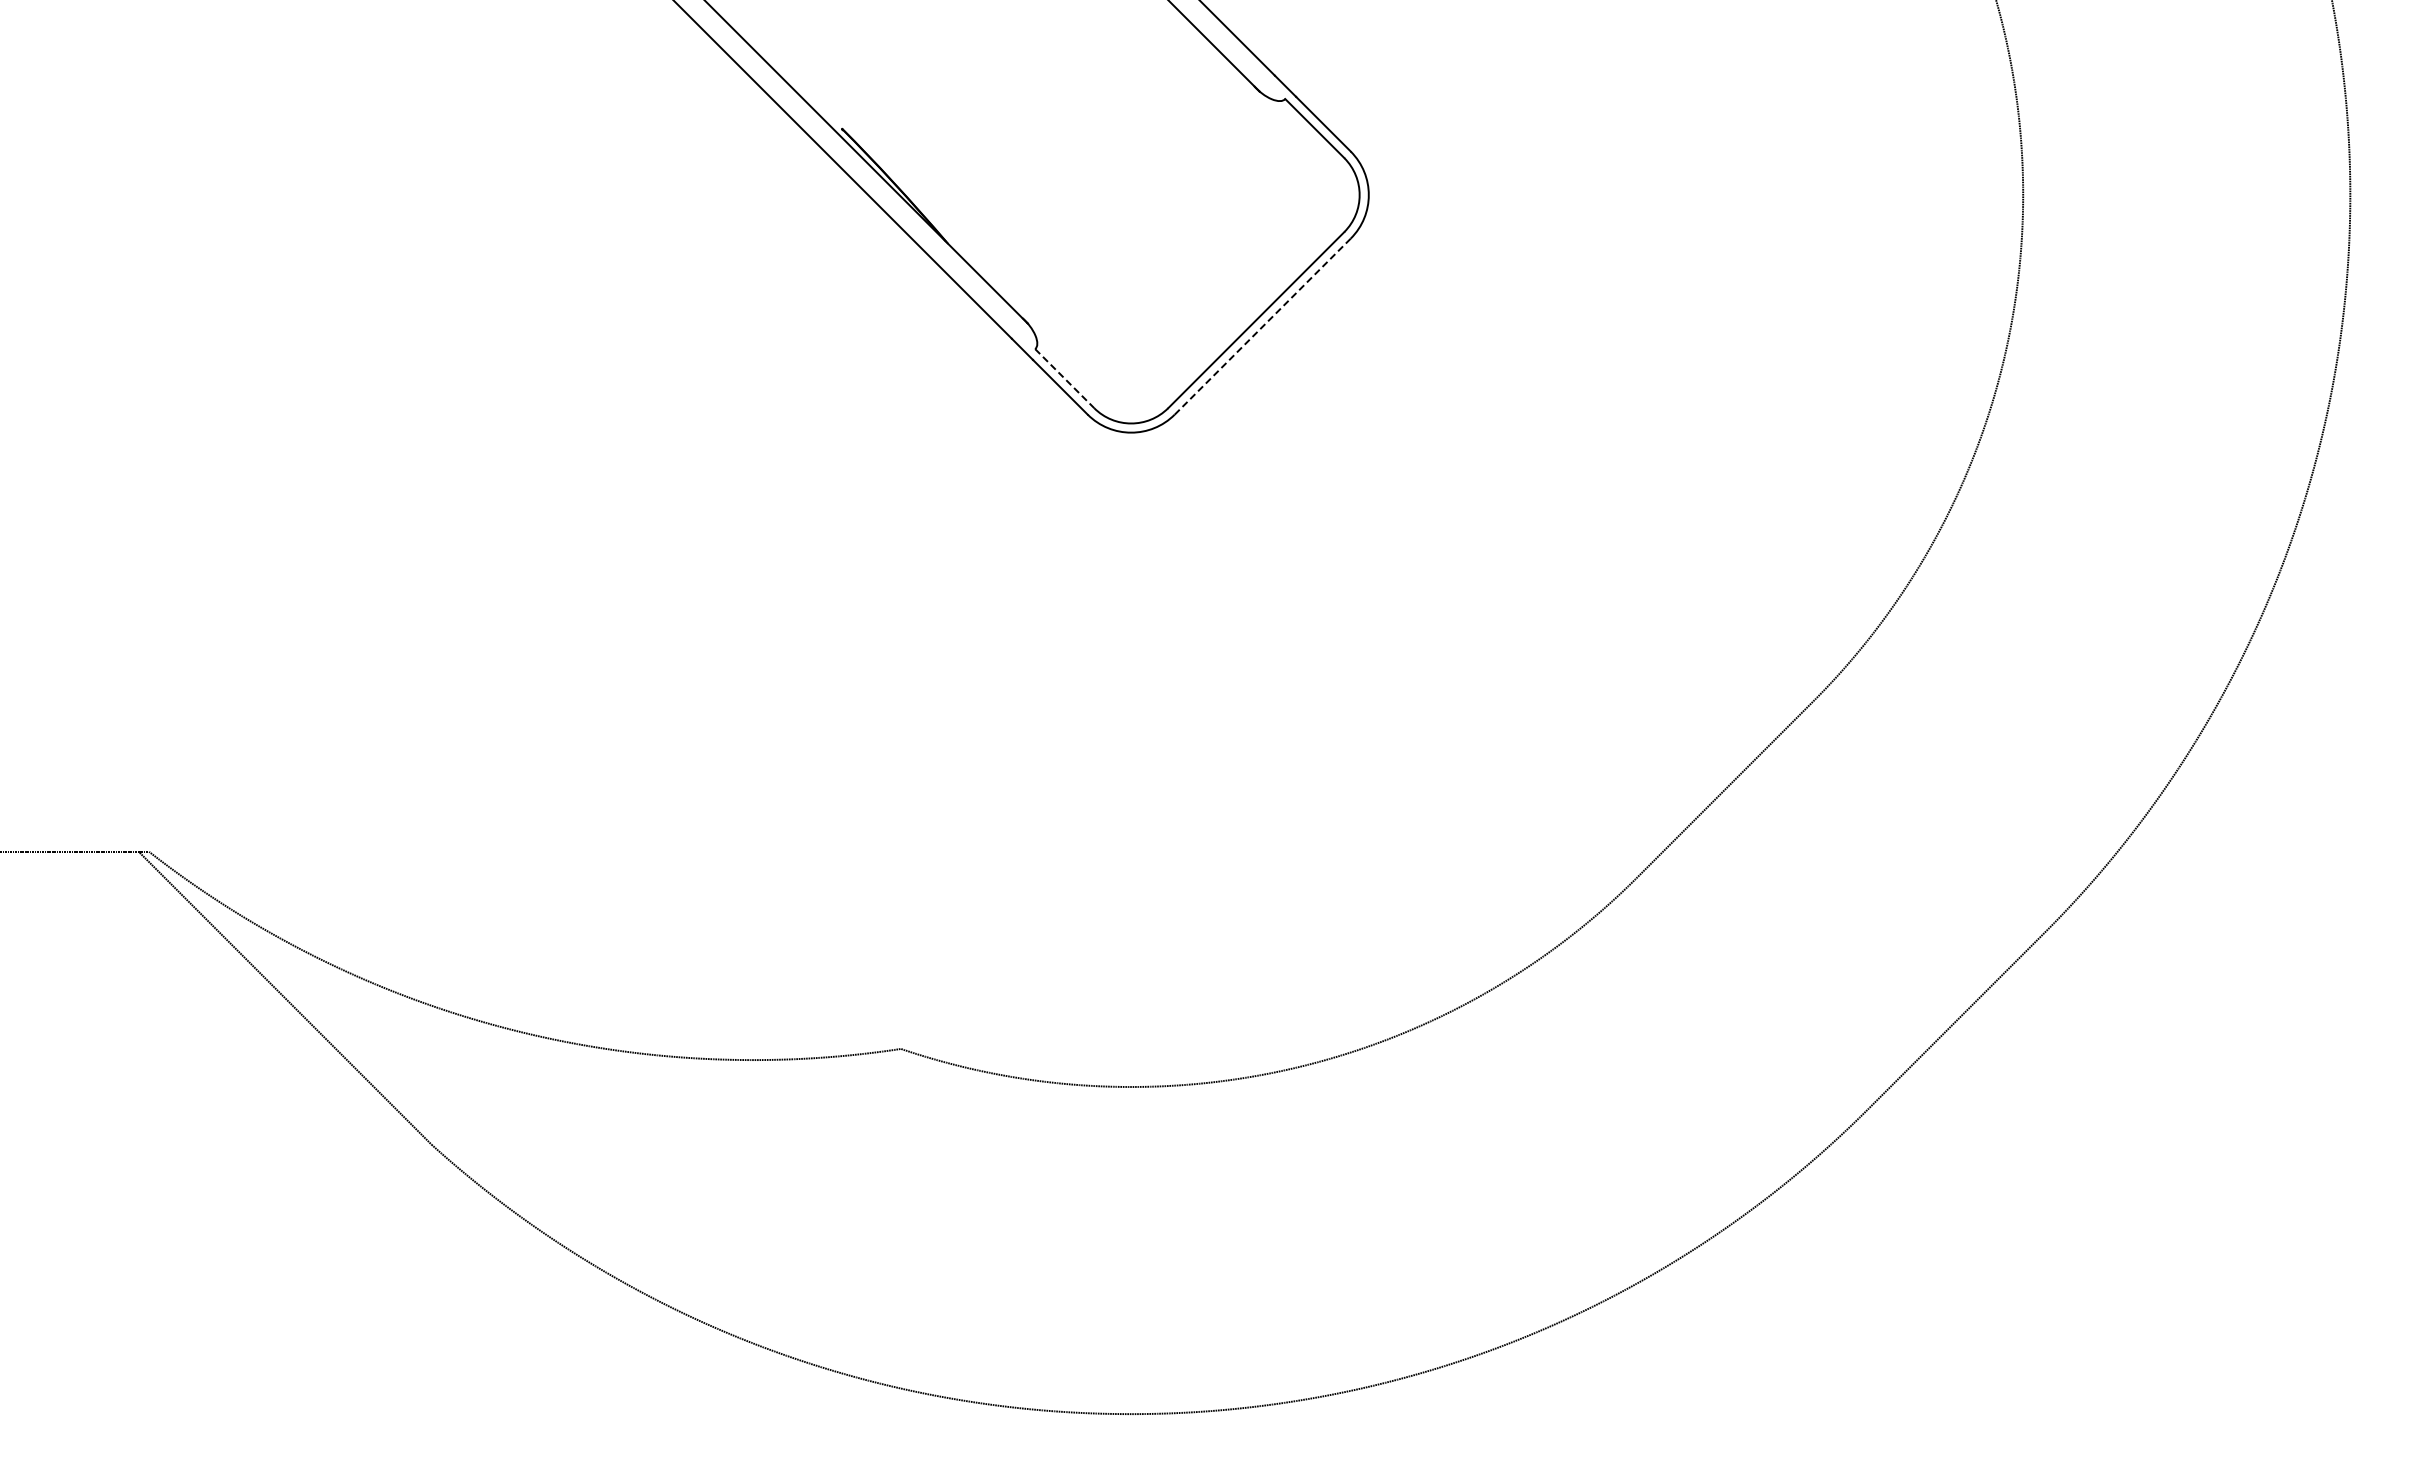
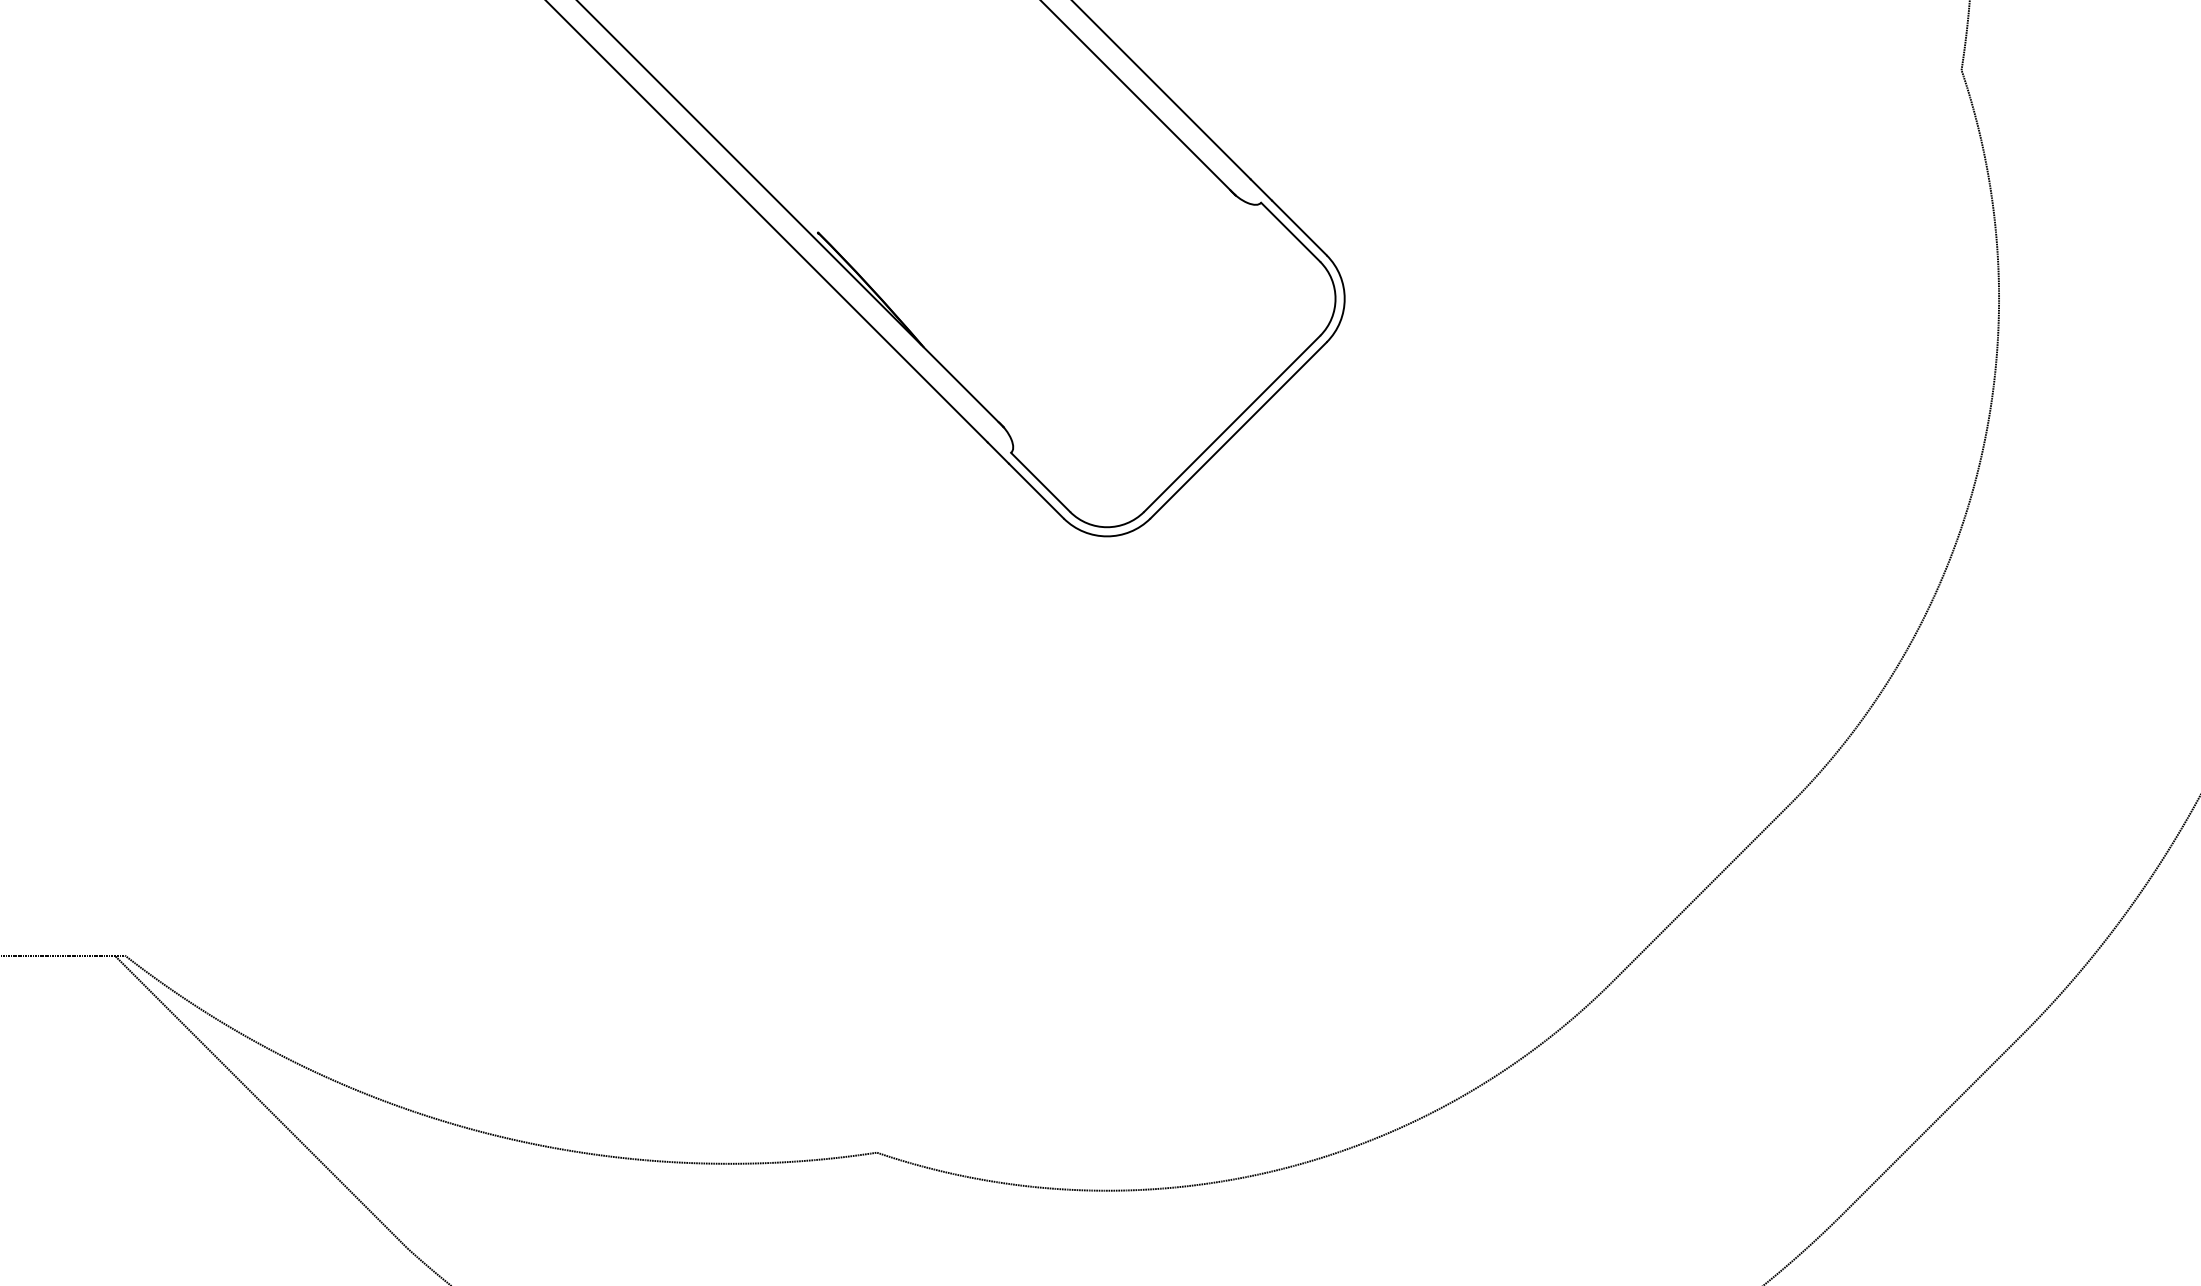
line: (1262, 326) -> (1238, 430), dashed -> solid
line: (1064, 378) -> (1040, 482), dashed -> solid

